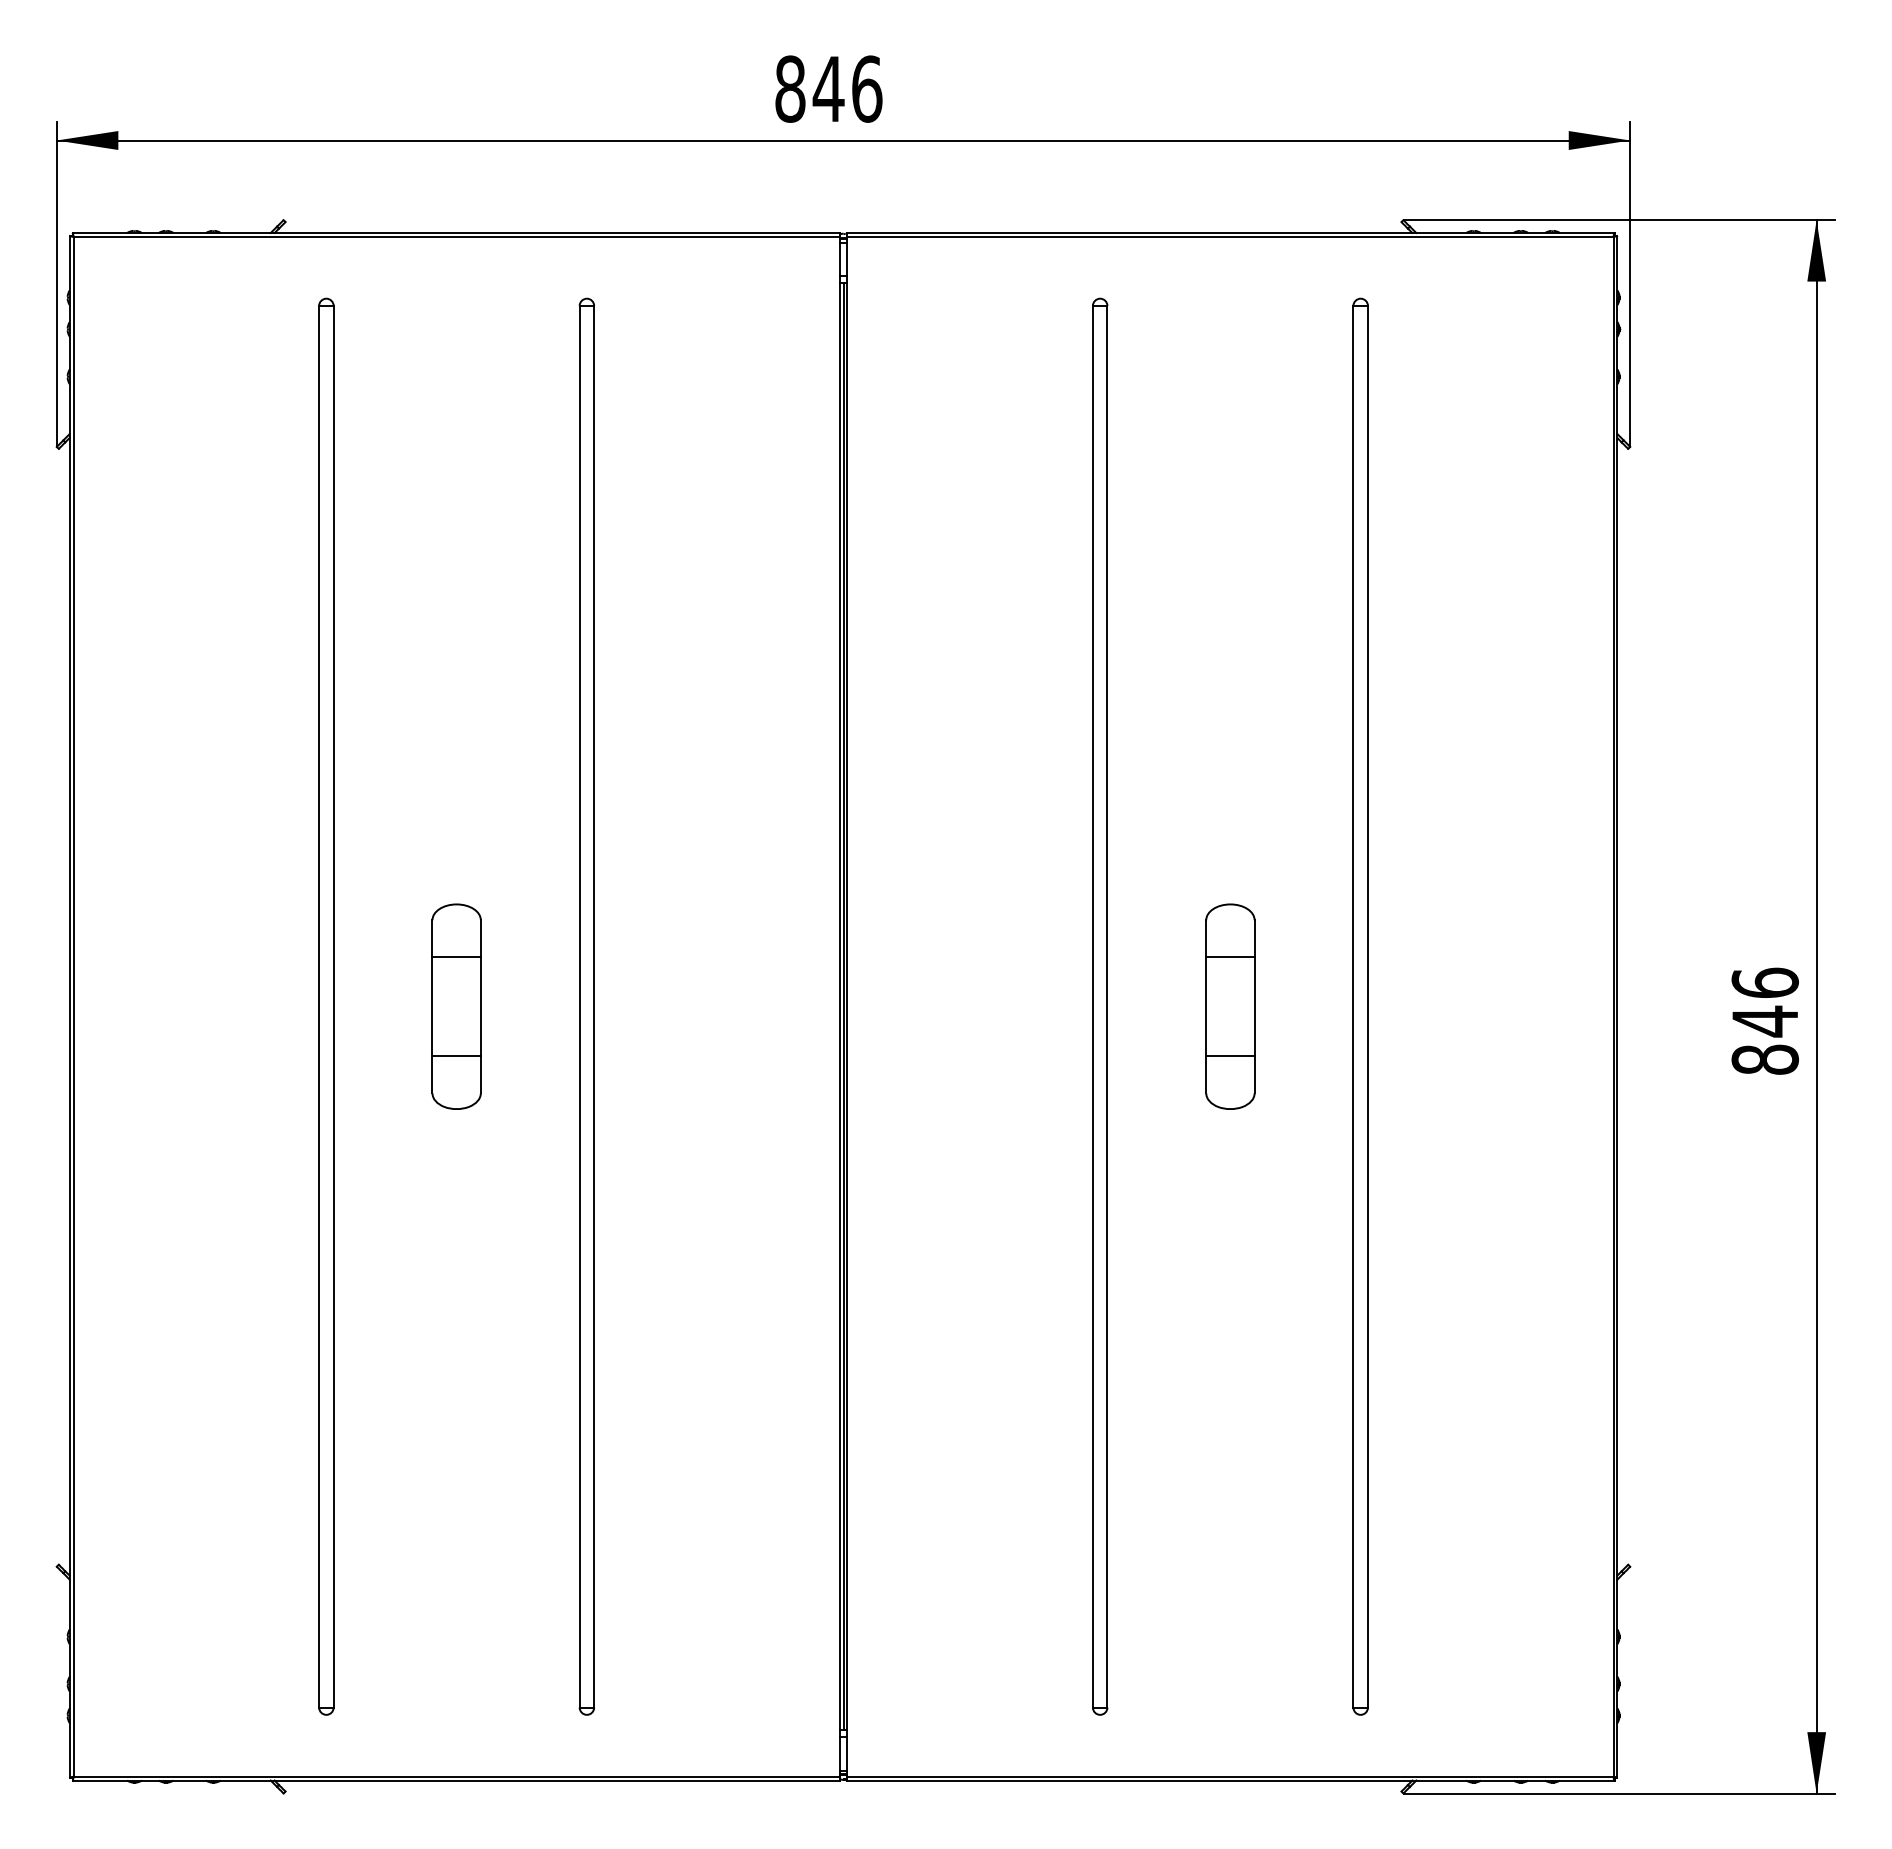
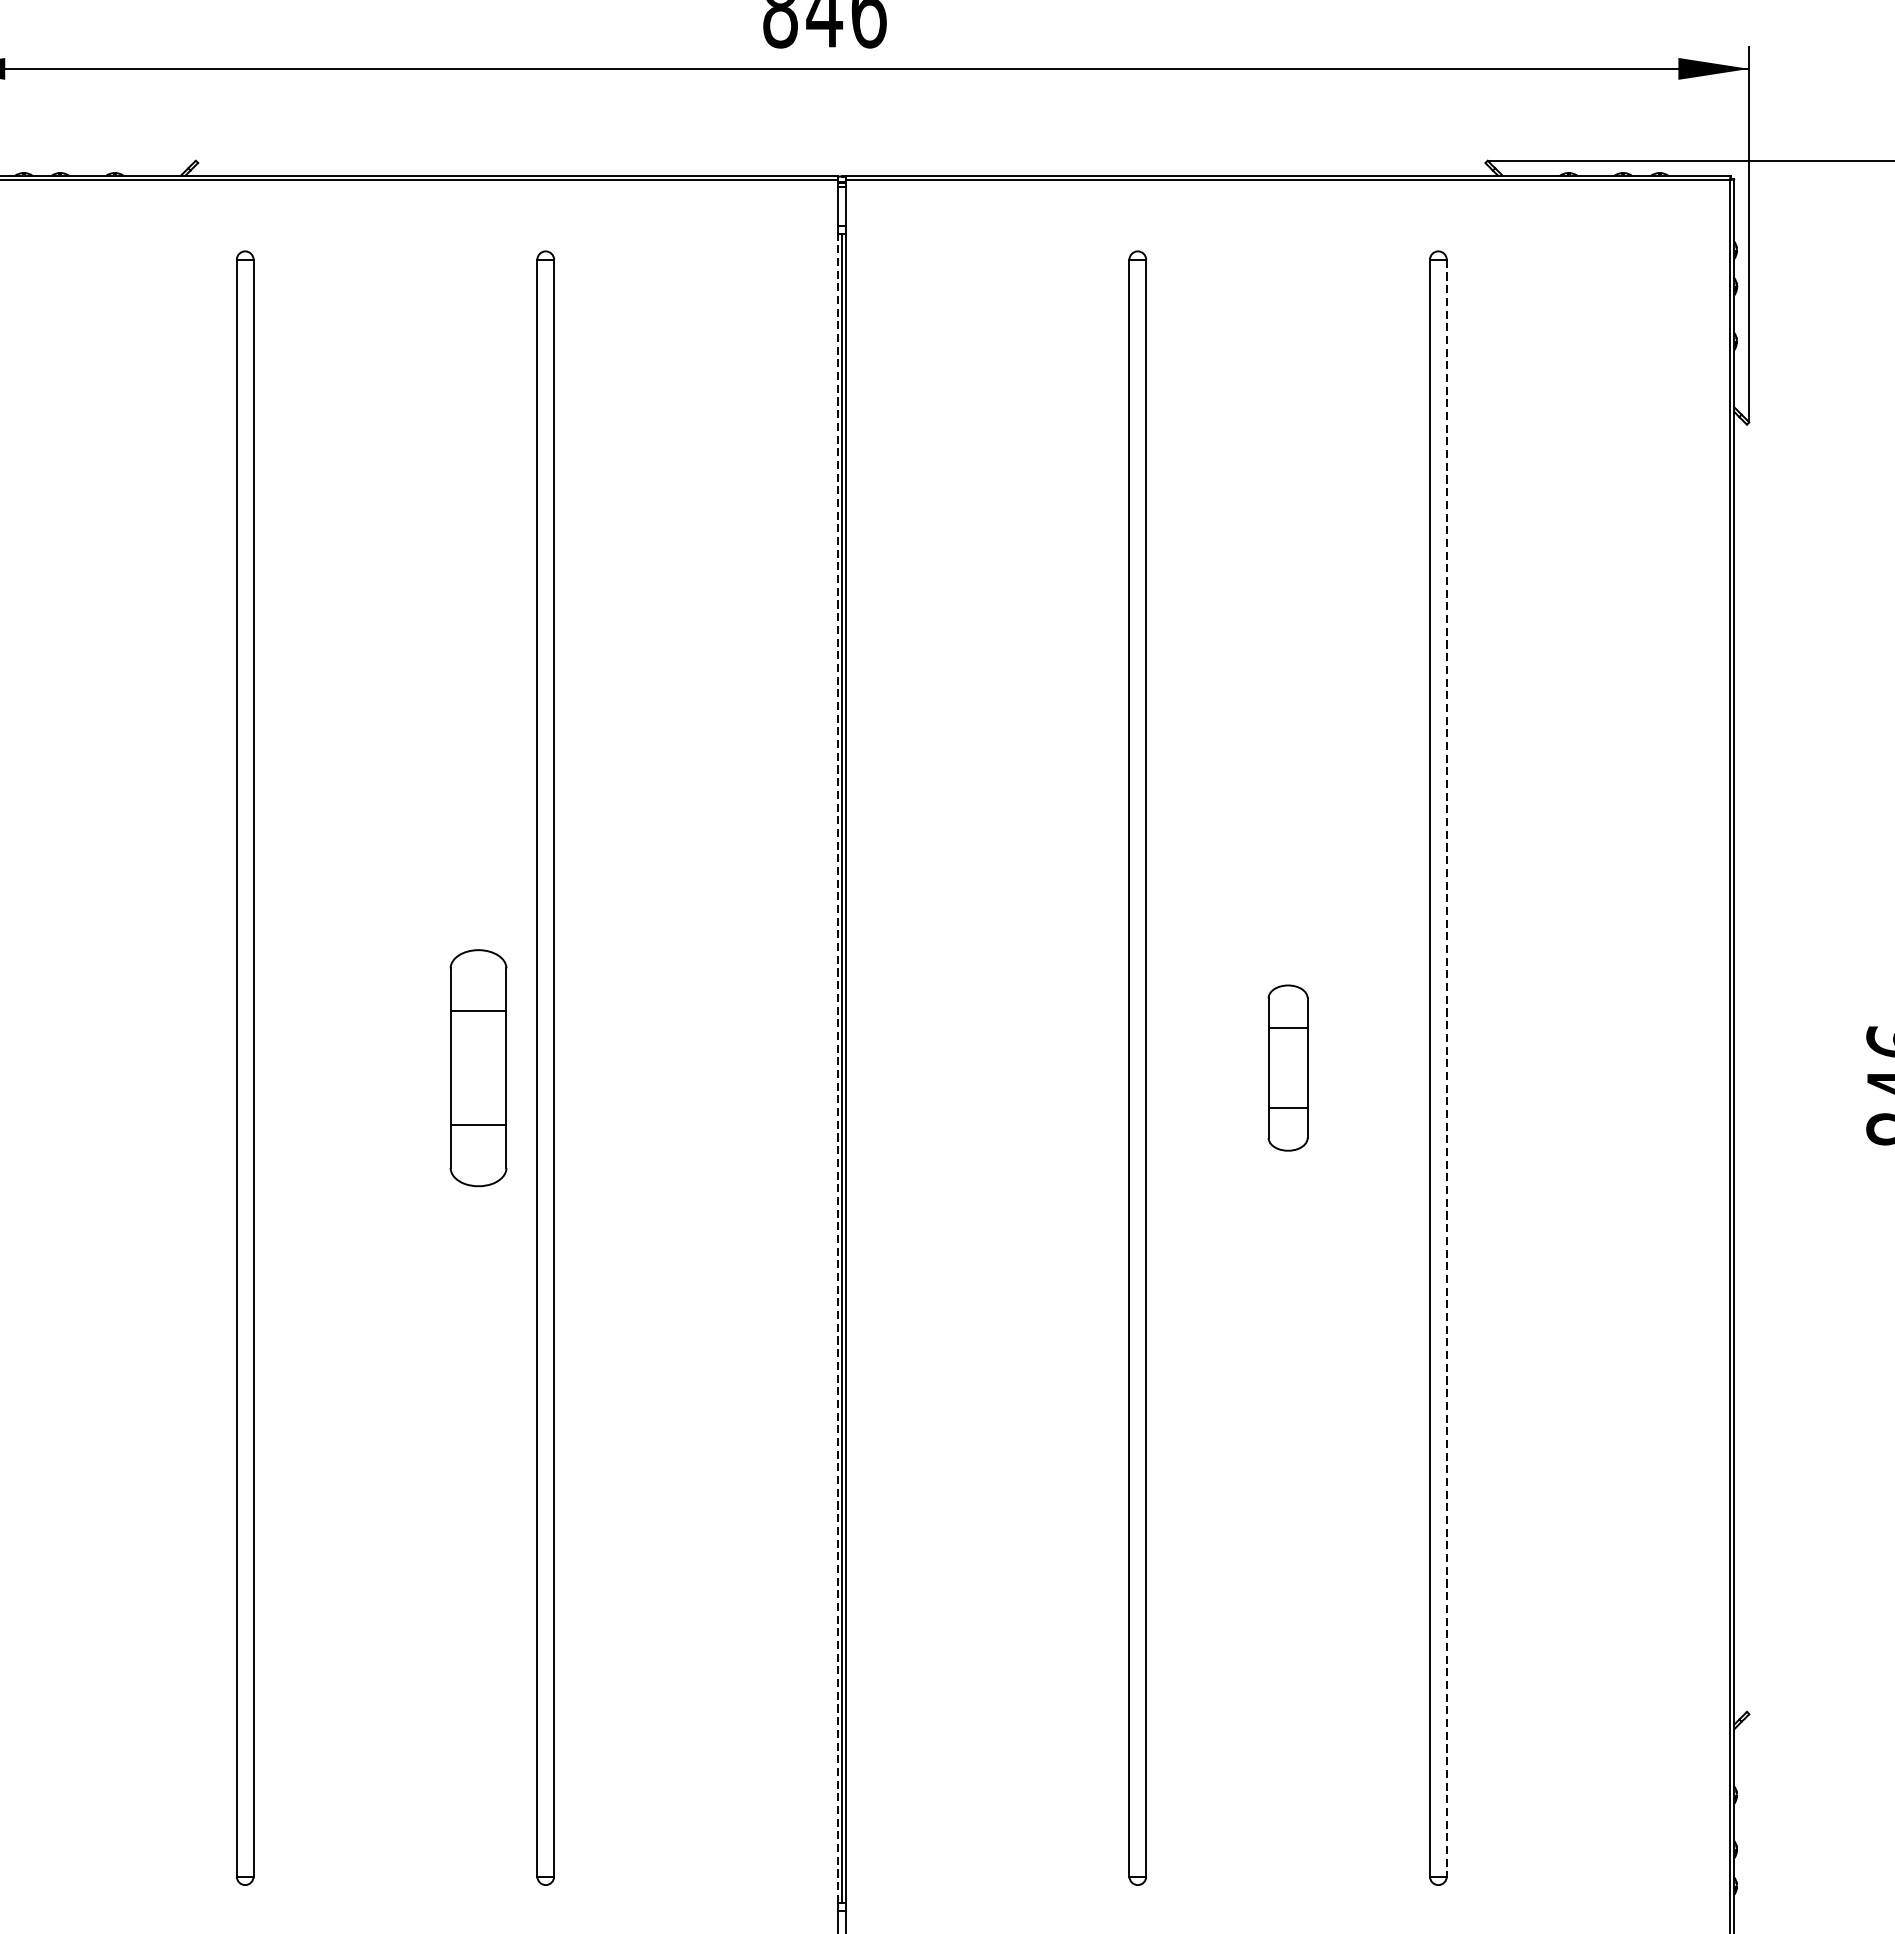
part: (456, 1006) -> (478, 1067), moved
line: (839, 1006) -> (837, 1067), solid -> dashed
part: (1230, 1006) -> (1288, 1067), size x0.7
line: (1367, 1006) -> (1446, 1067), solid -> dashed

